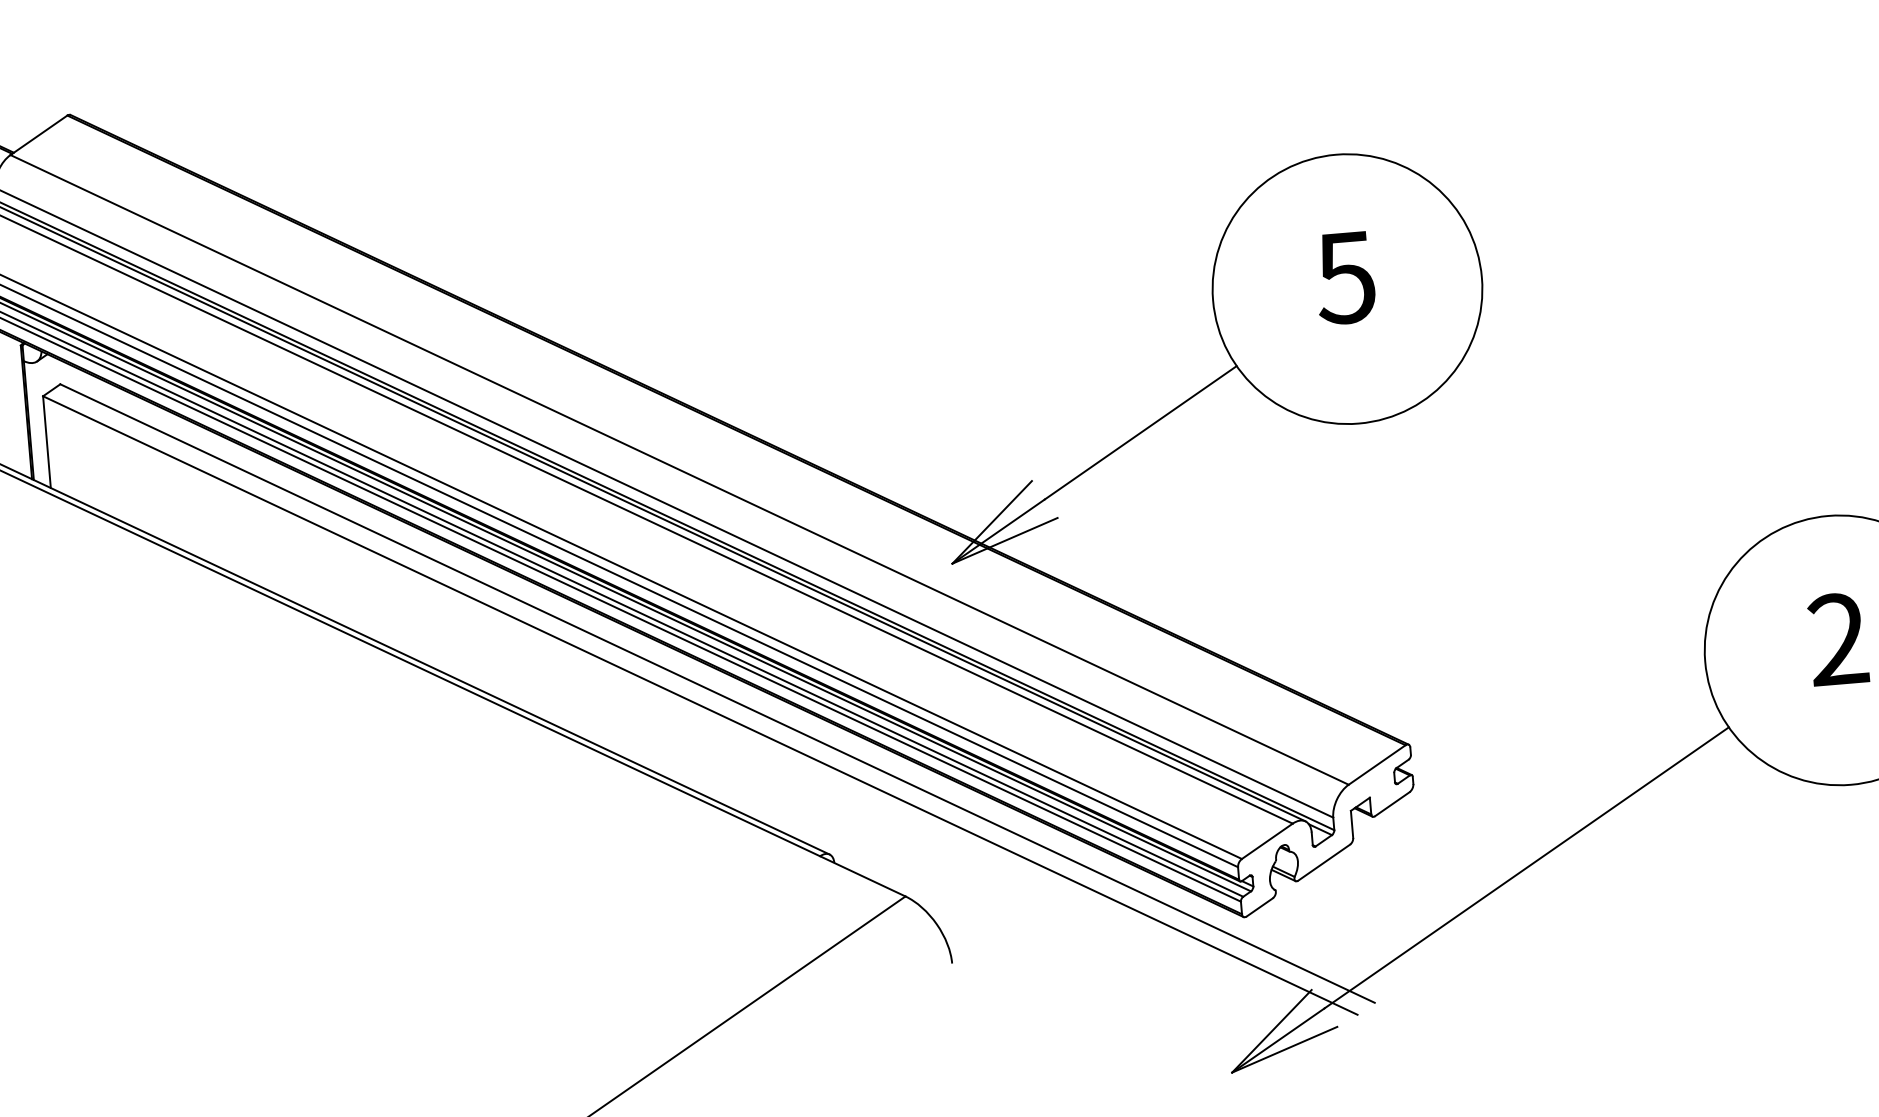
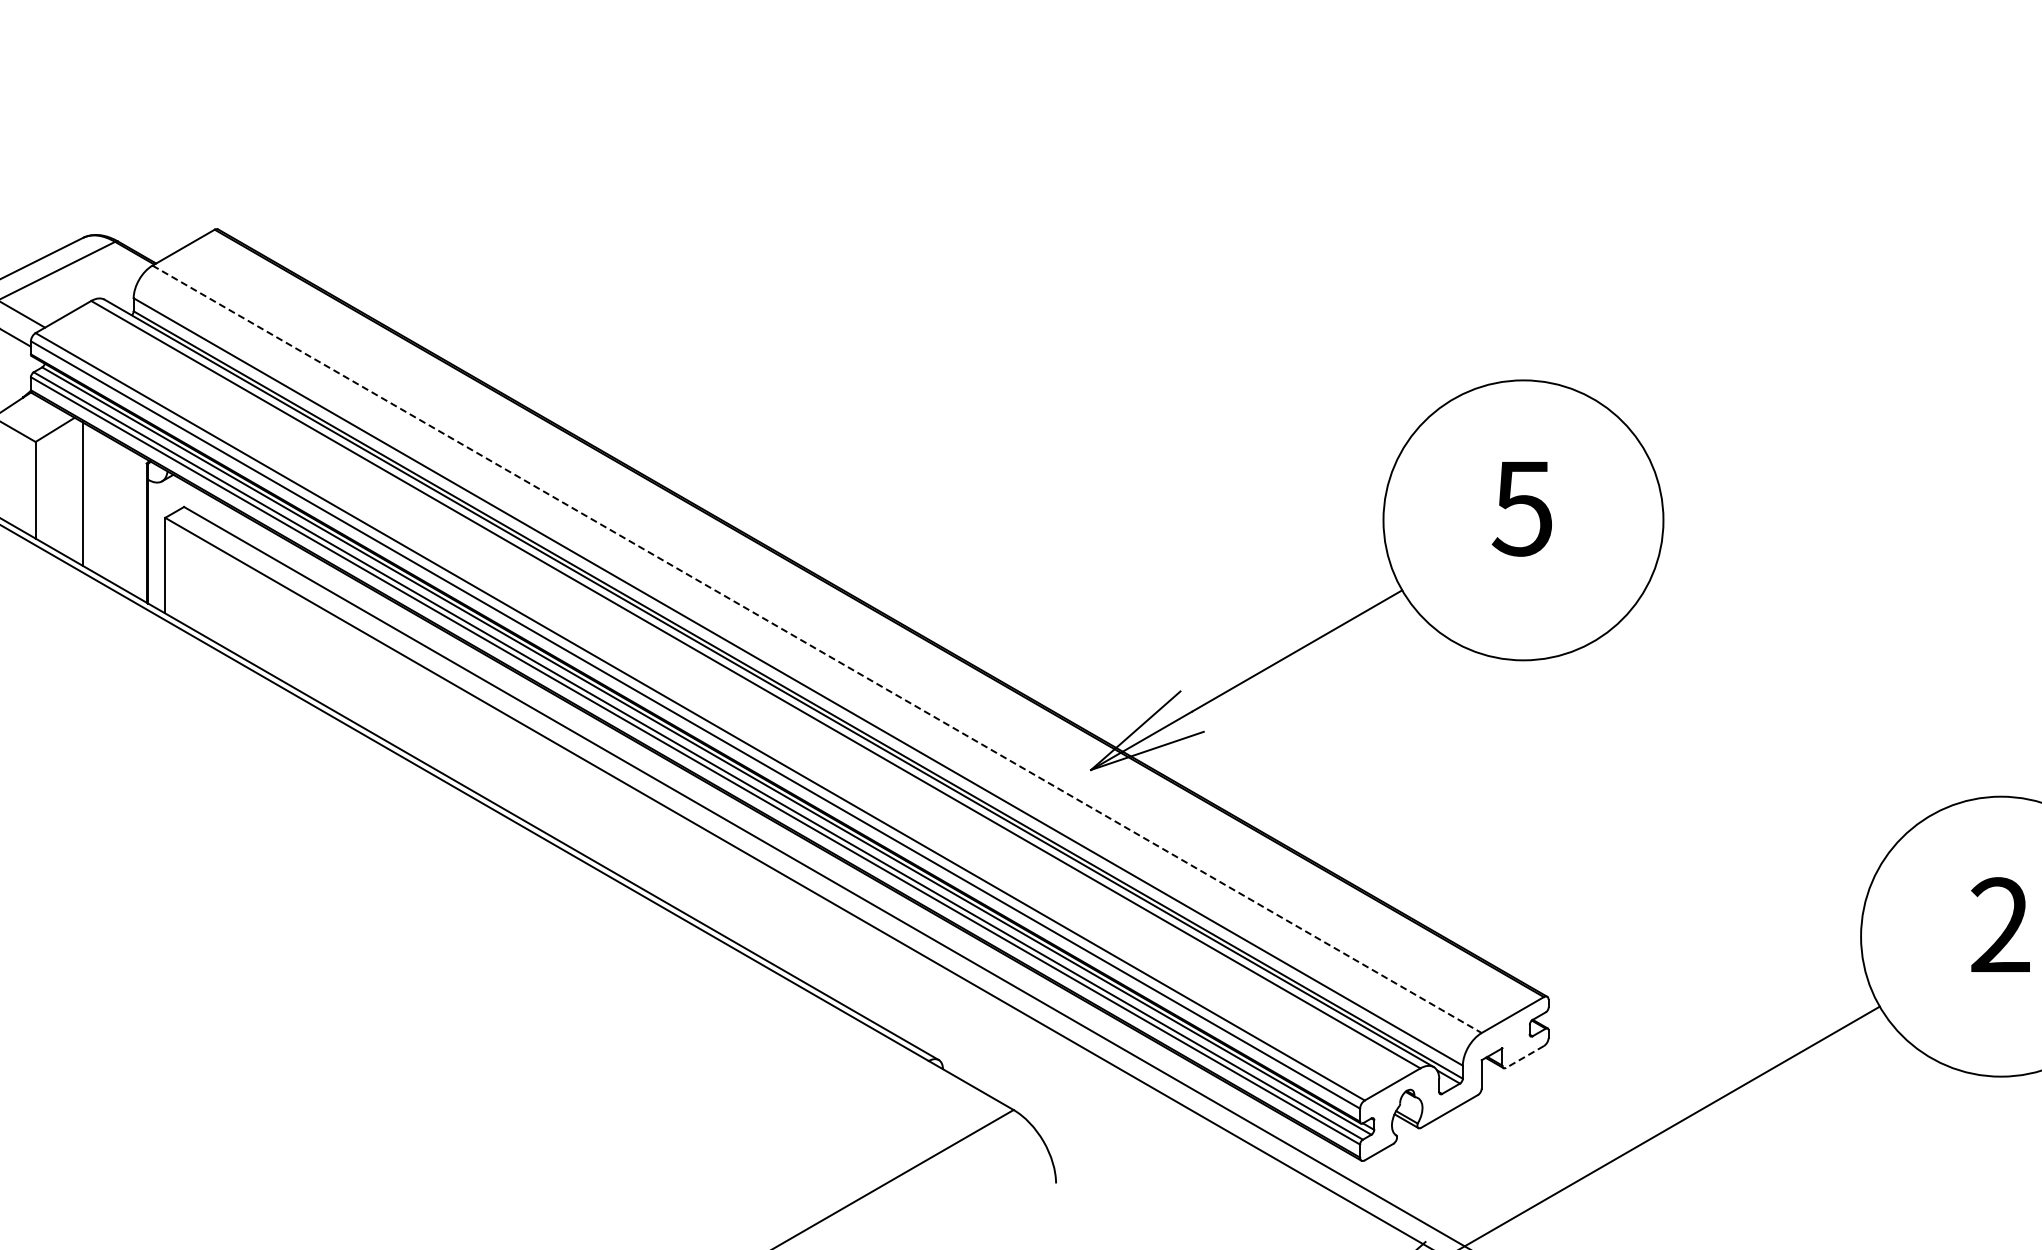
line: (680, 470) -> (817, 649), solid -> dashed
line: (1392, 803) -> (1525, 1056), solid -> dashed

